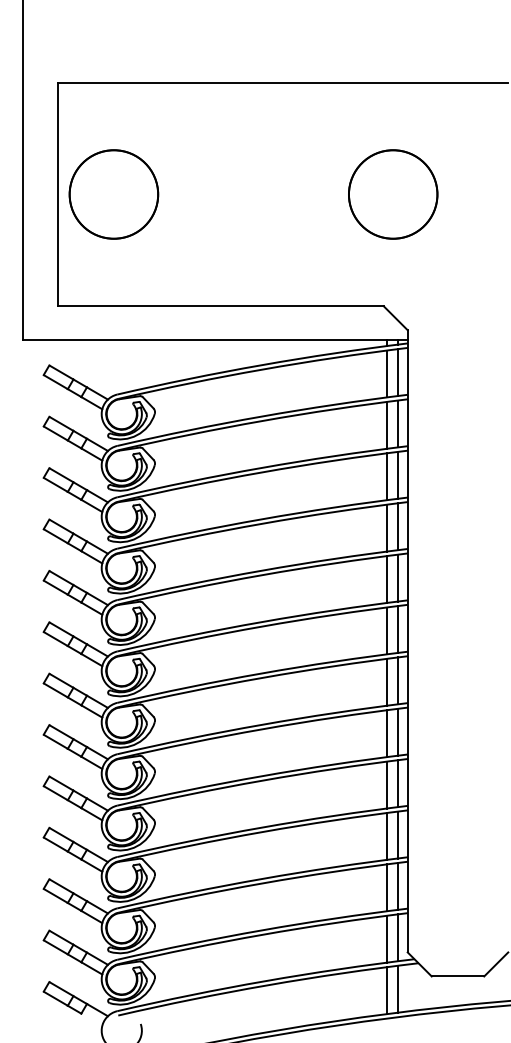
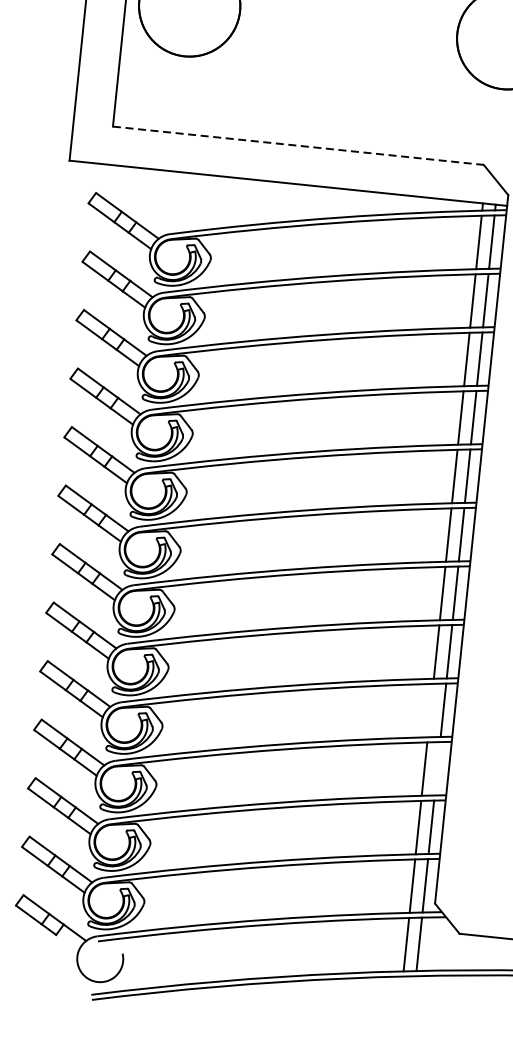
line: (220, 306) -> (297, 146), solid -> dashed
line: (386, 784) -> (430, 709), removed
line: (397, 834) -> (437, 768), removed

